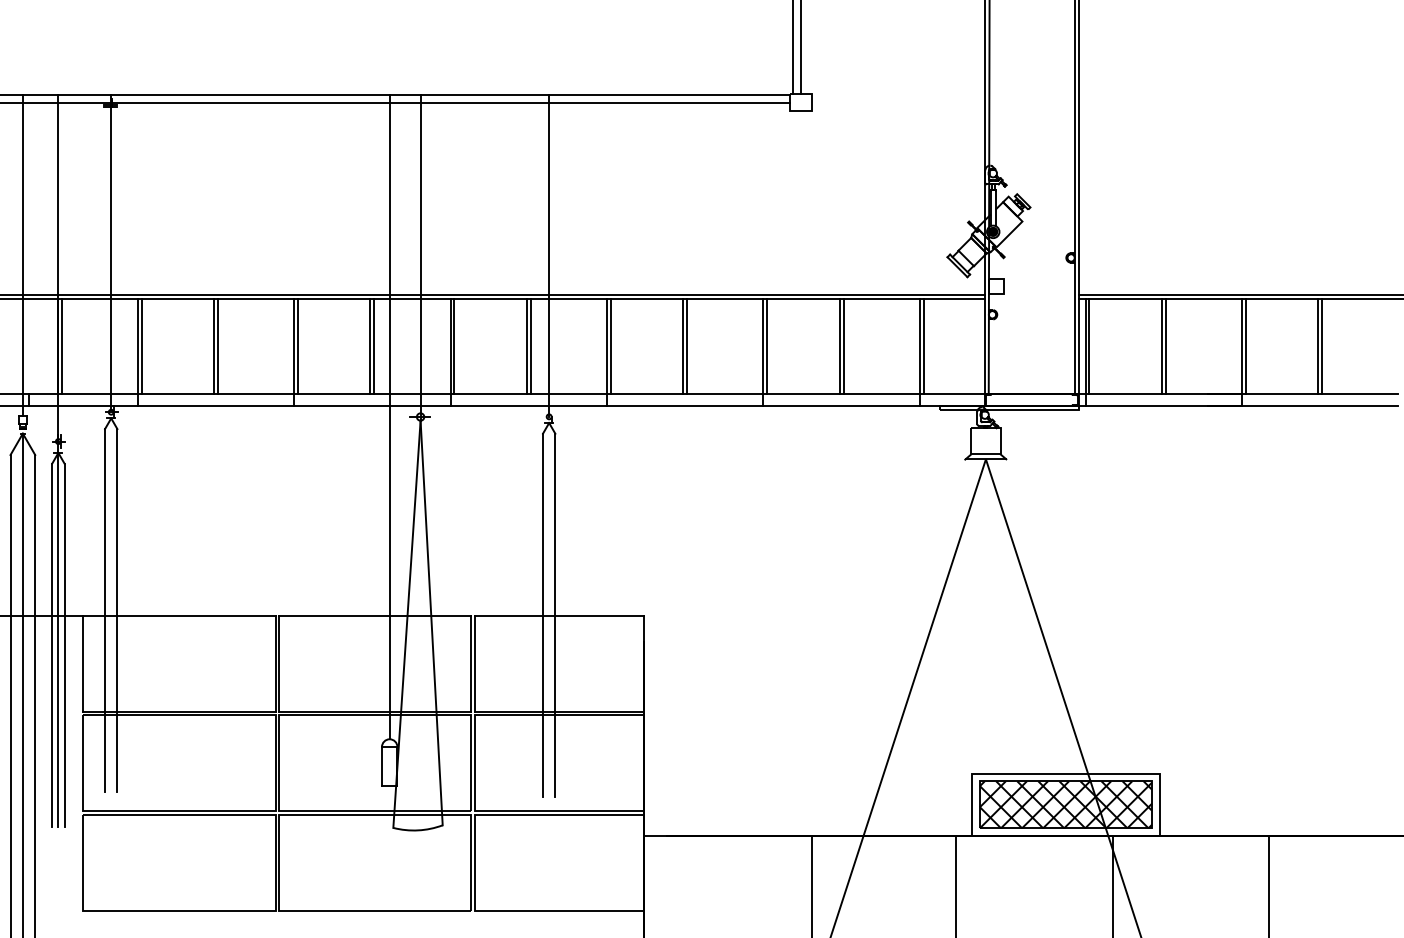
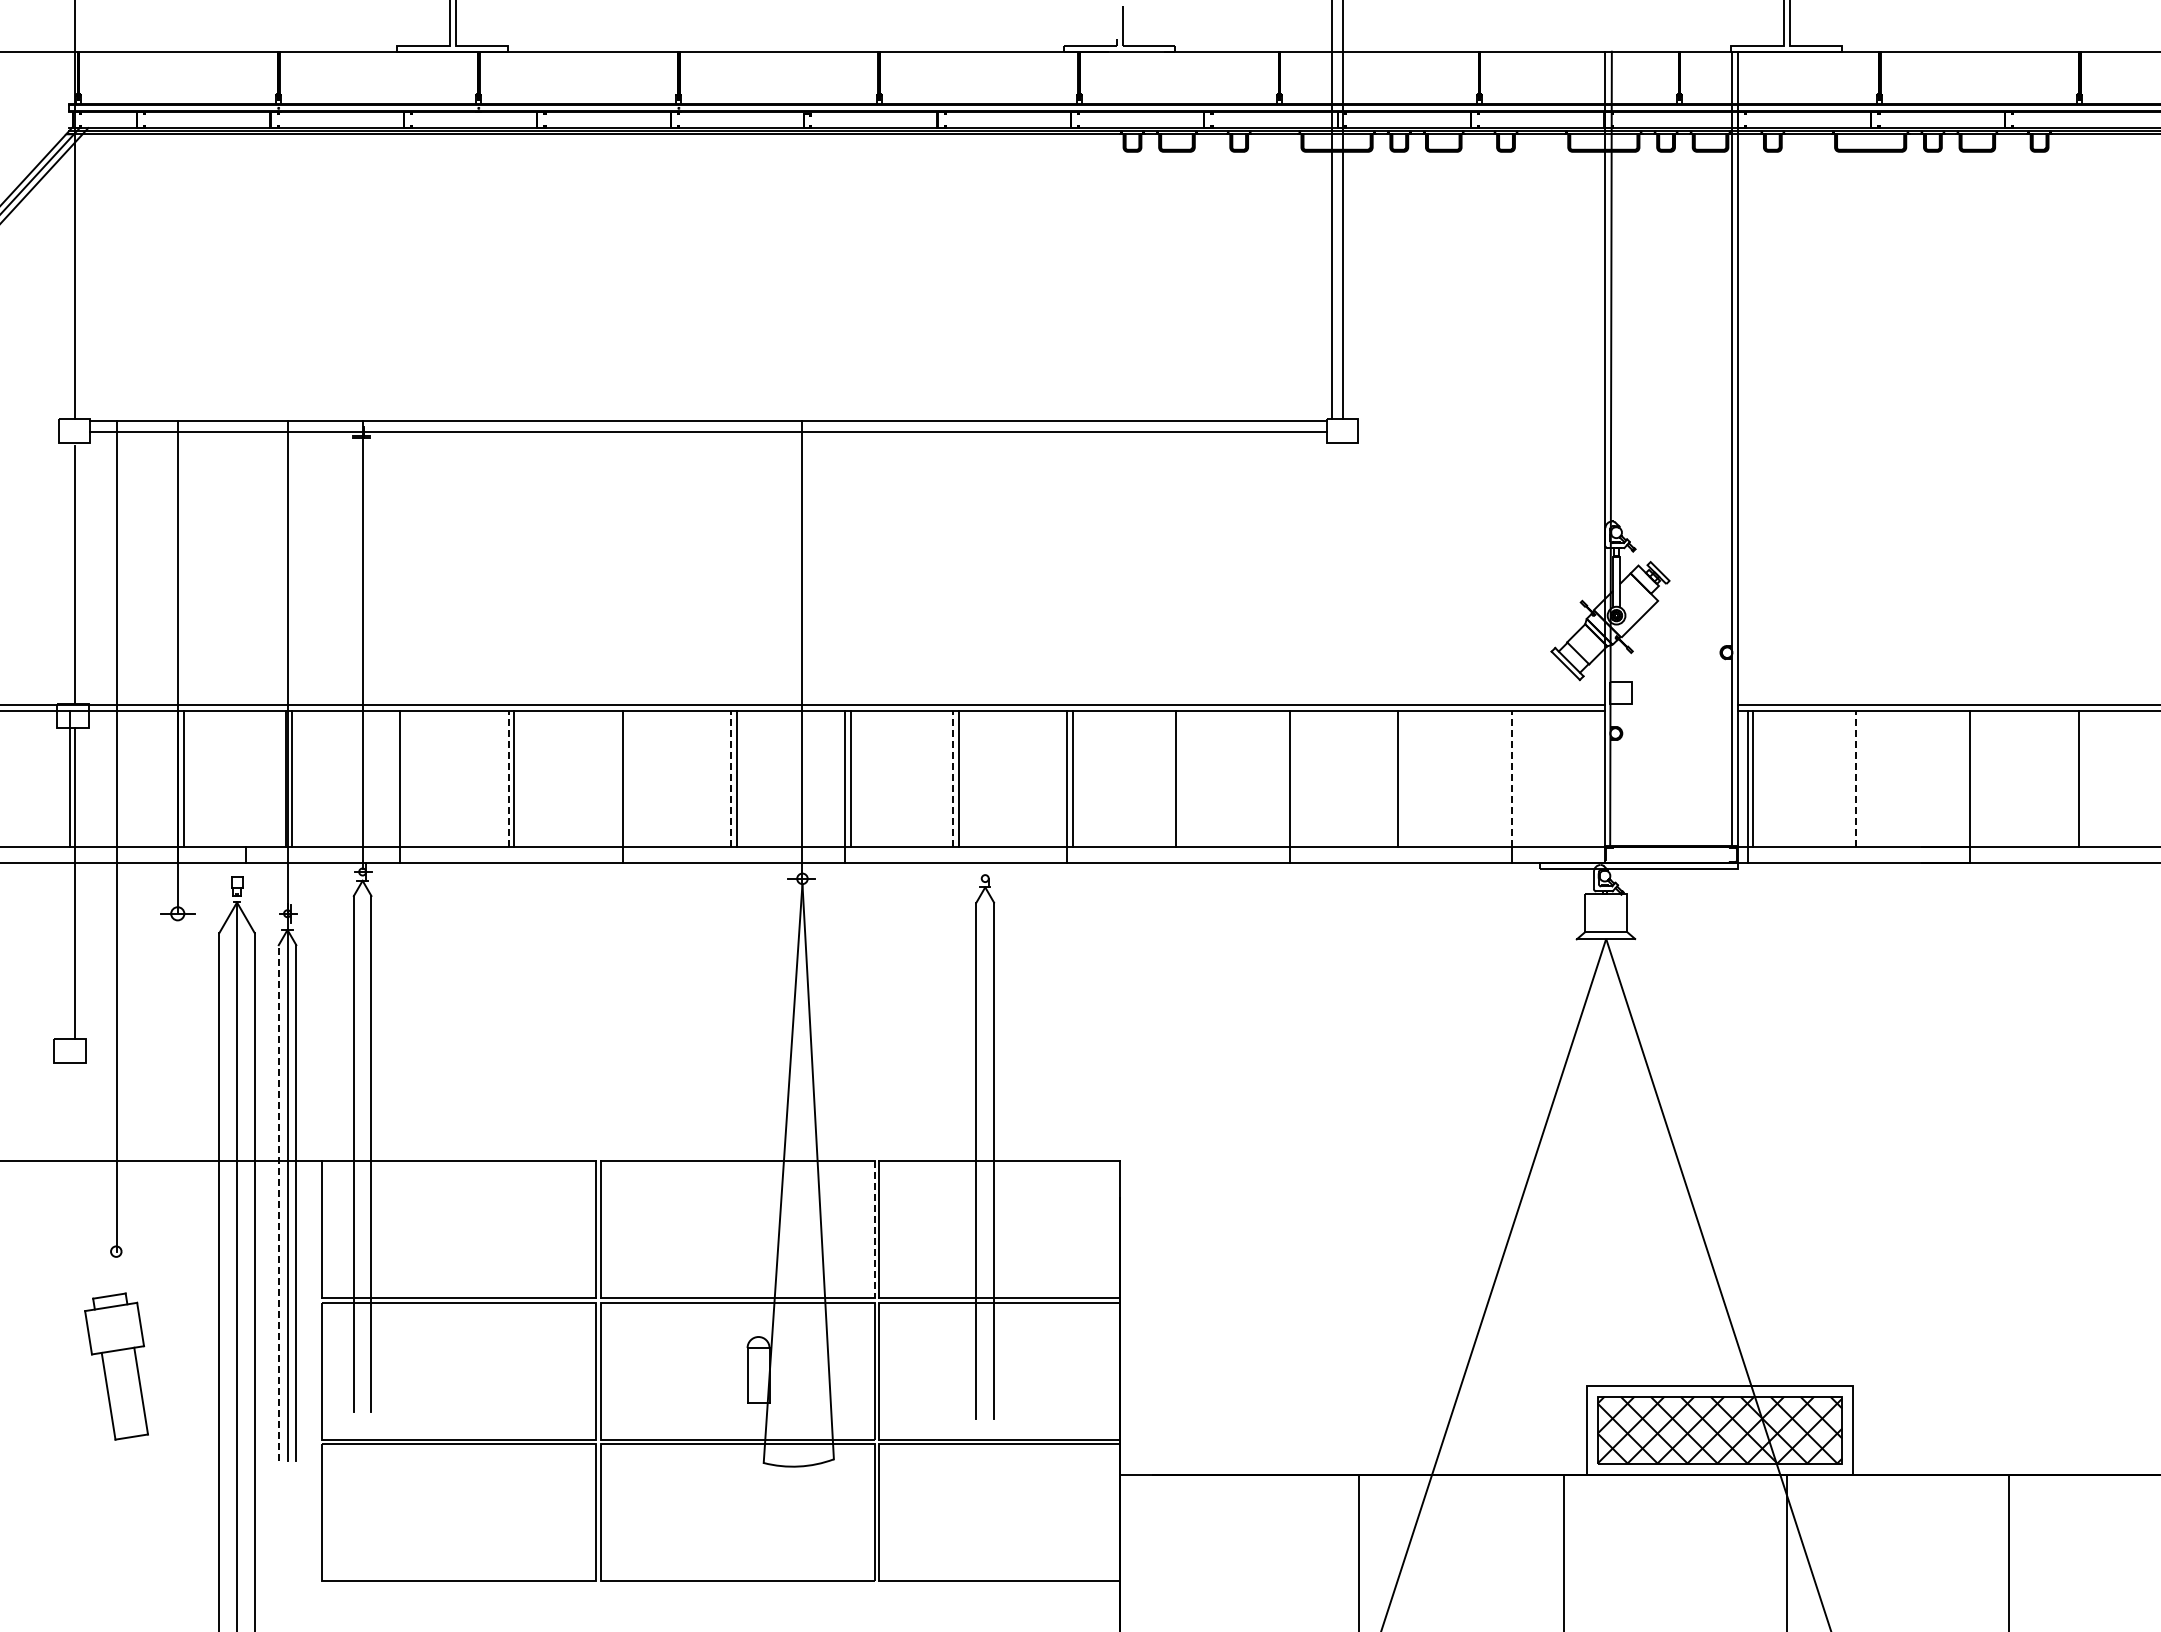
line: (23, 255) -> (237, 649), removed
line: (549, 255) -> (985, 649), removed
line: (141, 346) -> (405, 778), removed
line: (213, 346) -> (508, 778), solid -> dashed
line: (298, 346) -> (628, 778), removed
line: (370, 346) -> (731, 778), solid -> dashed
line: (526, 346) -> (953, 778), solid -> dashed
line: (687, 346) -> (1181, 778), removed
line: (767, 346) -> (1295, 778), removed
line: (843, 346) -> (1403, 778), removed
line: (920, 346) -> (1512, 778), solid -> dashed
line: (923, 346) -> (1517, 778), removed
line: (1162, 346) -> (1856, 778), solid -> dashed
line: (1165, 346) -> (1861, 778), removed
line: (1245, 346) -> (1975, 778), removed
line: (1322, 346) -> (2084, 778), removed
line: (389, 417) -> (758, 879), removed
line: (52, 644) -> (278, 1202), solid -> dashed
line: (471, 664) -> (874, 1230), solid -> dashed

